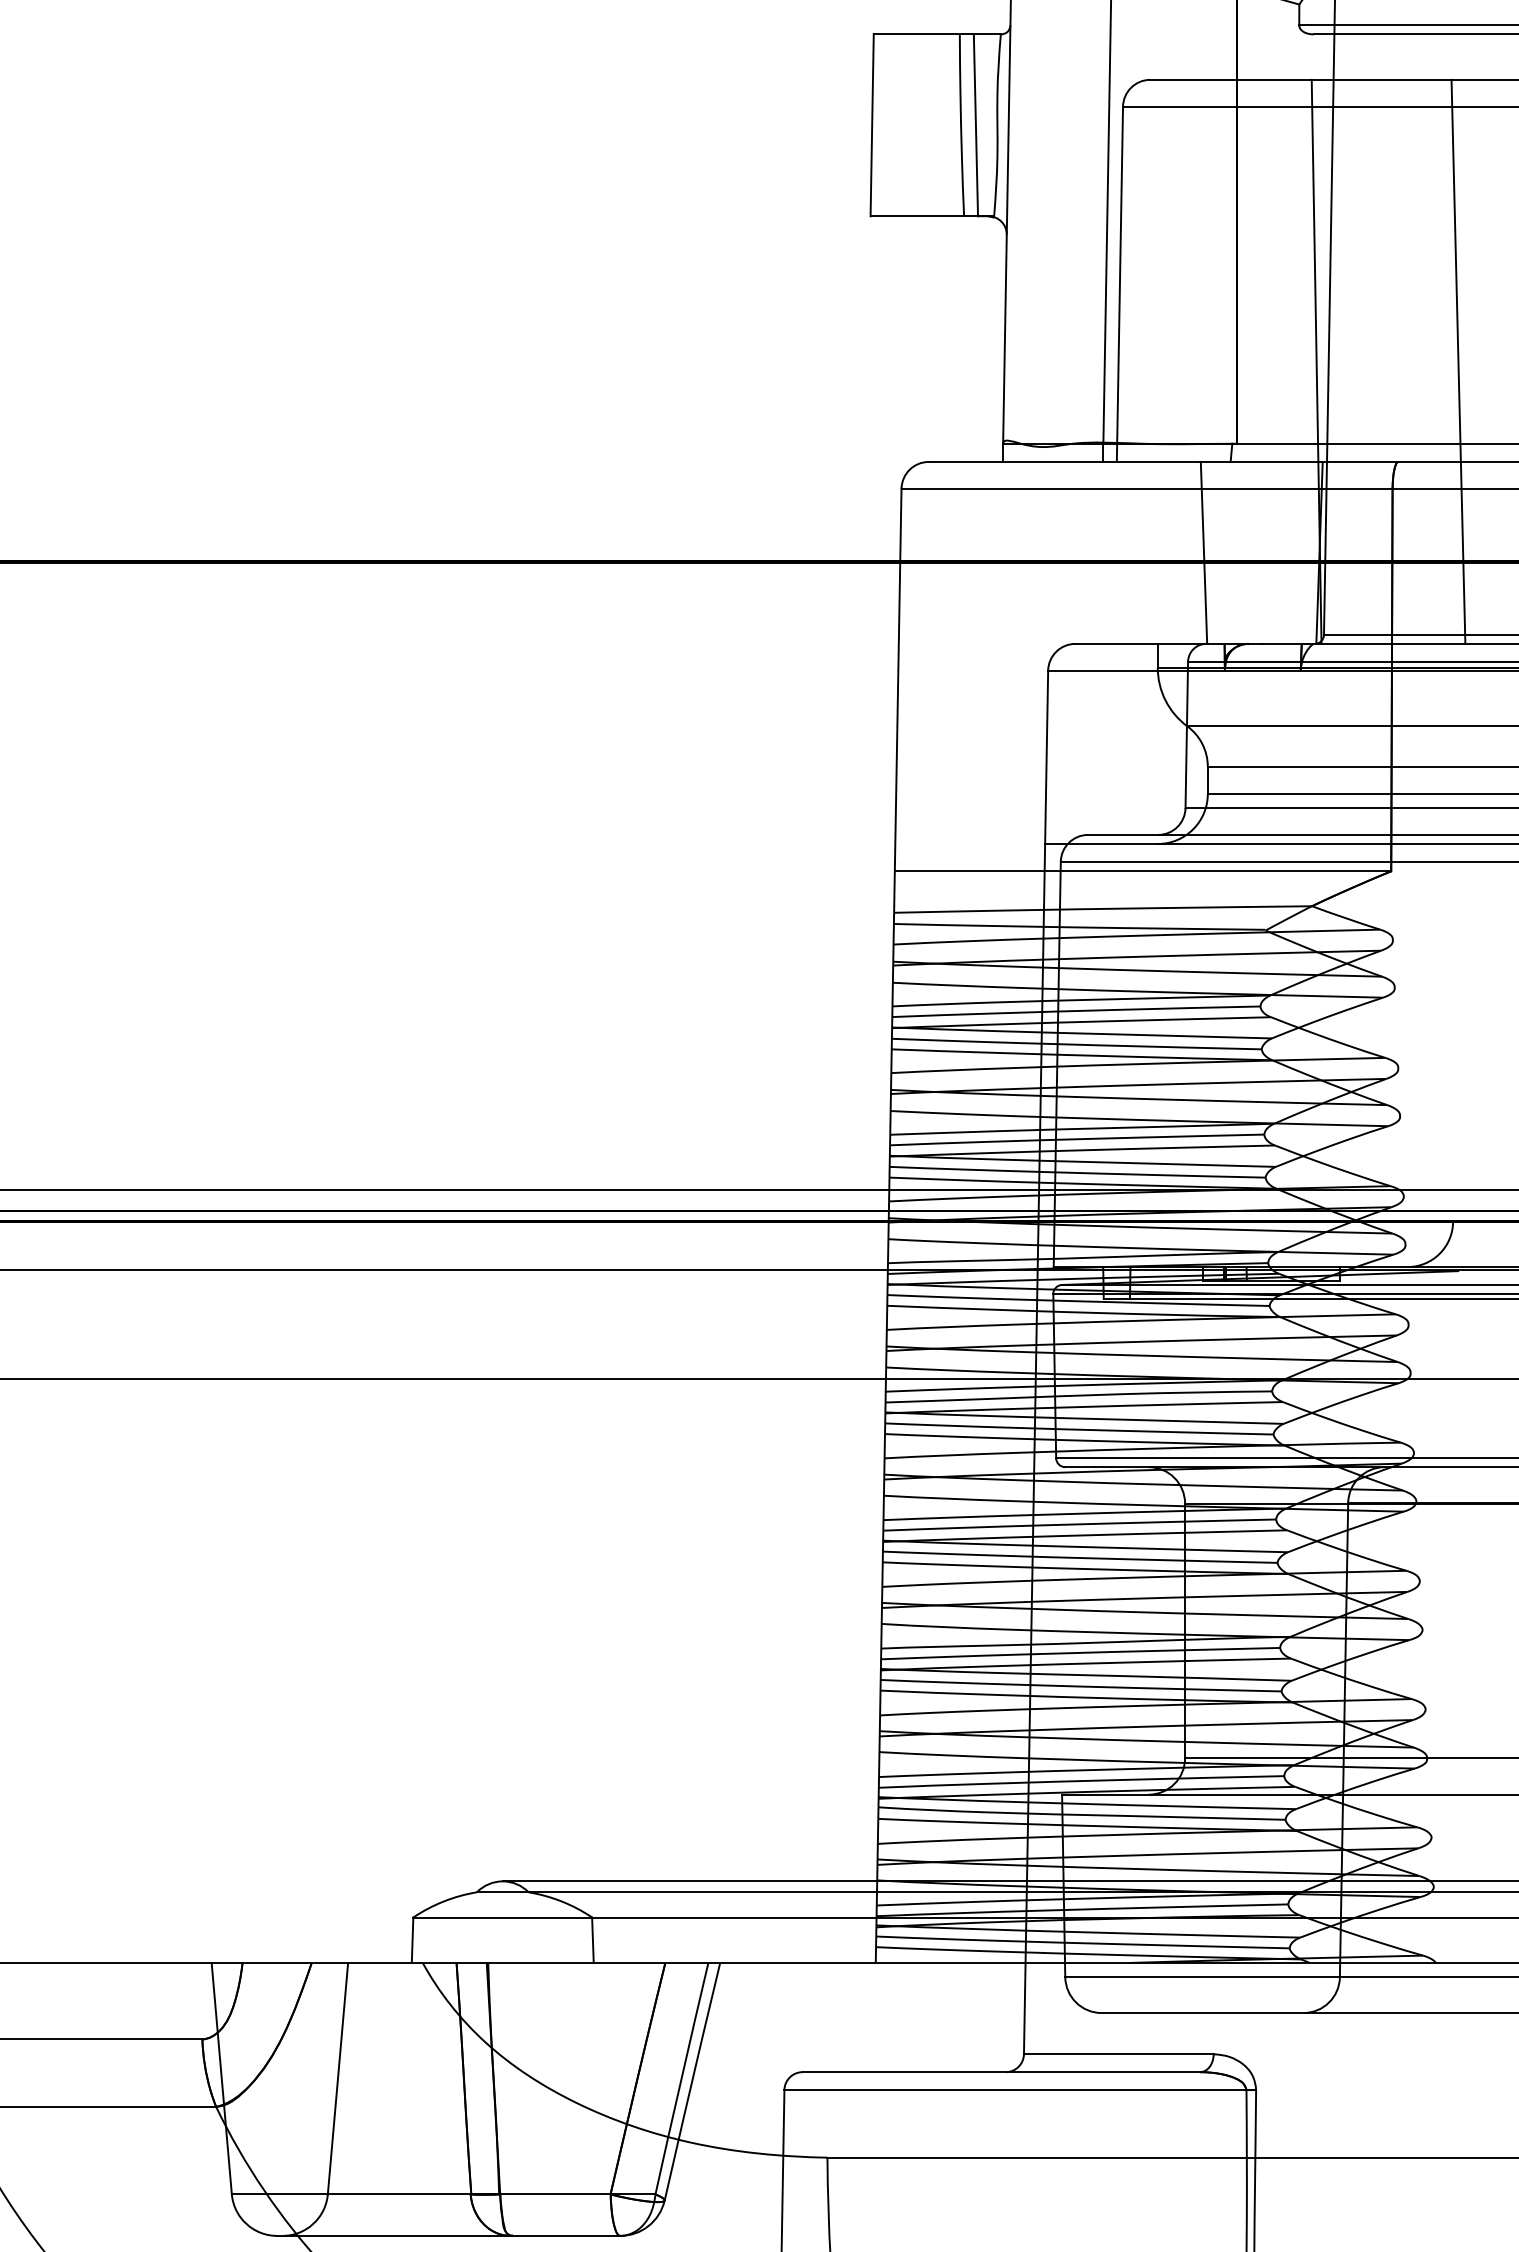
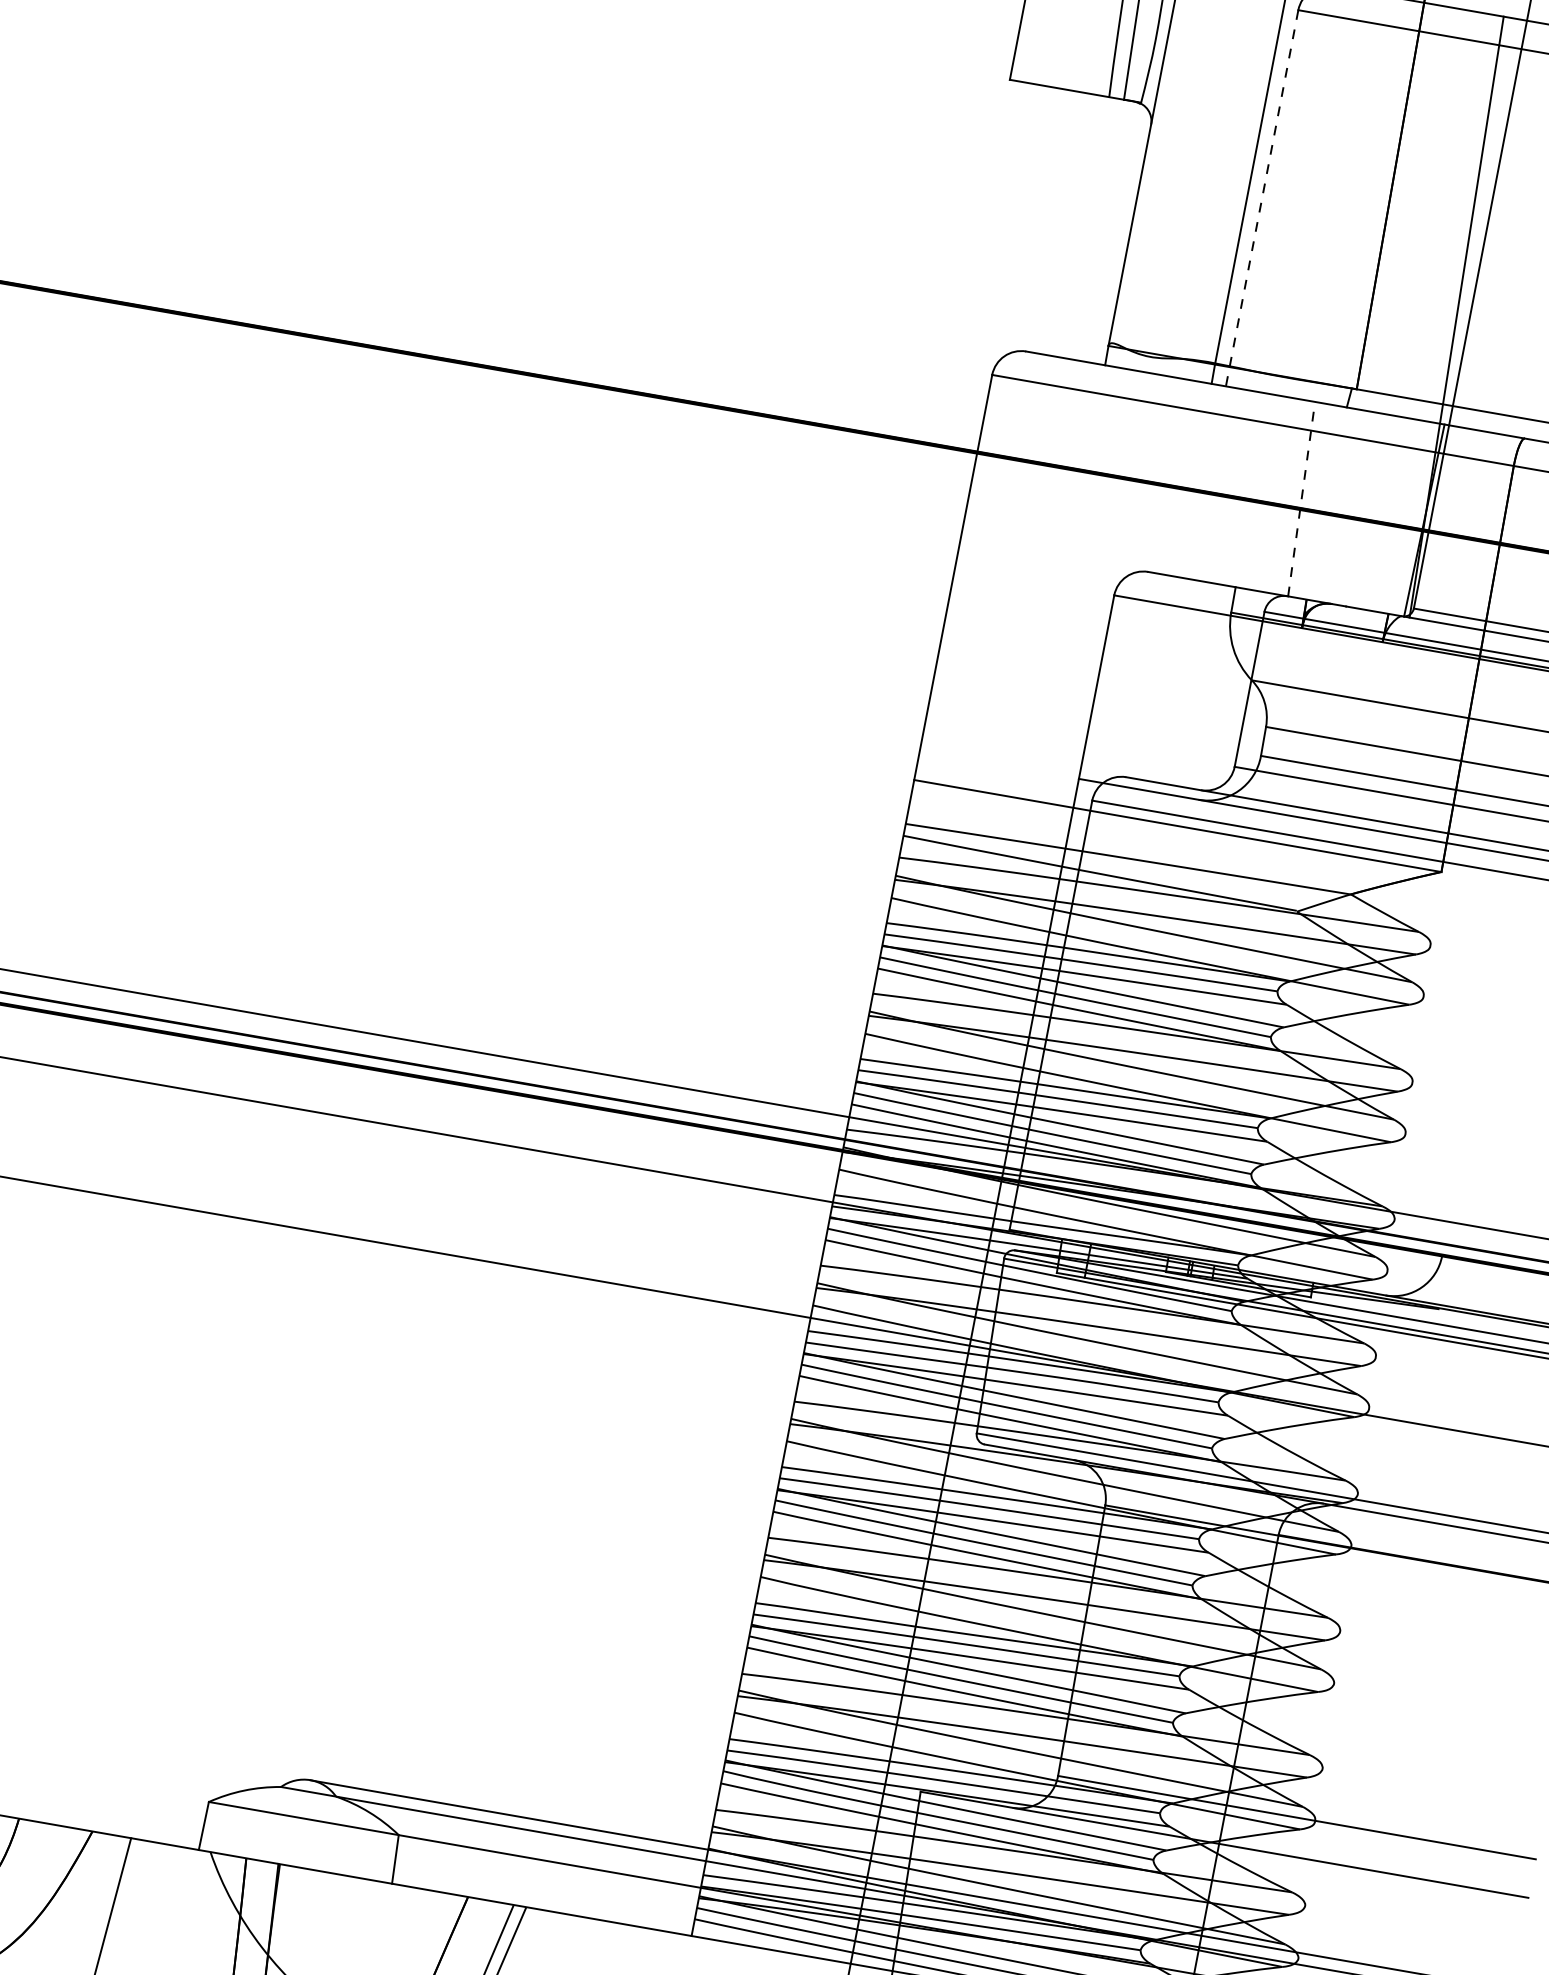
line: (1119, 284) -> (1261, 198), solid -> dashed
line: (1203, 552) -> (1301, 498), solid -> dashed

